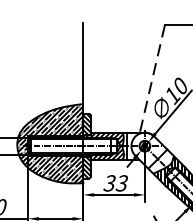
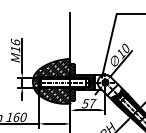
line: (152, 80) -> (109, 45), dashed -> solid
text: (116, 182) -> (89, 103), 33 -> 57

